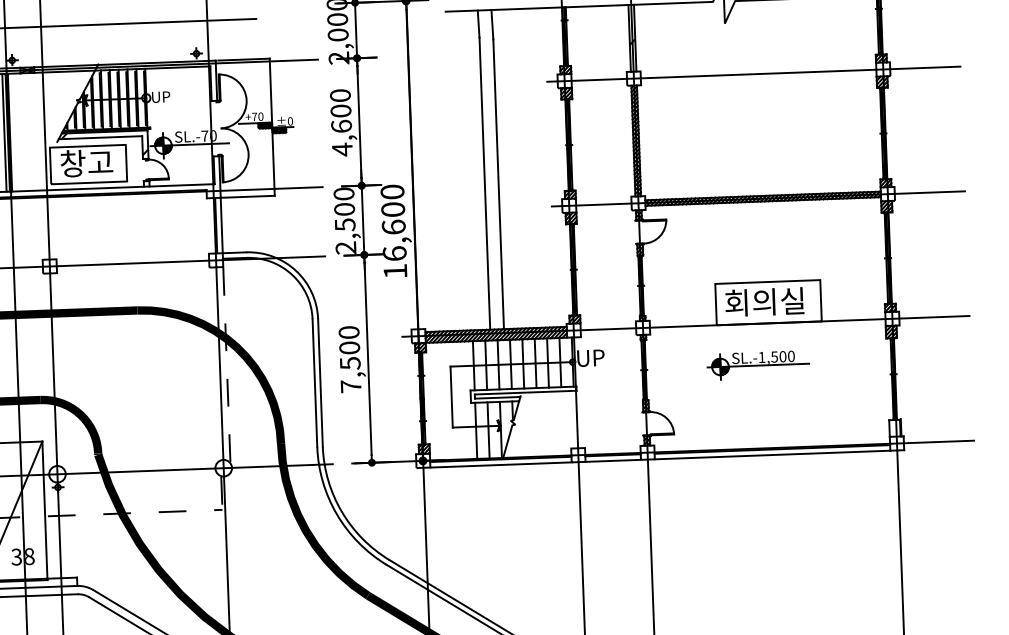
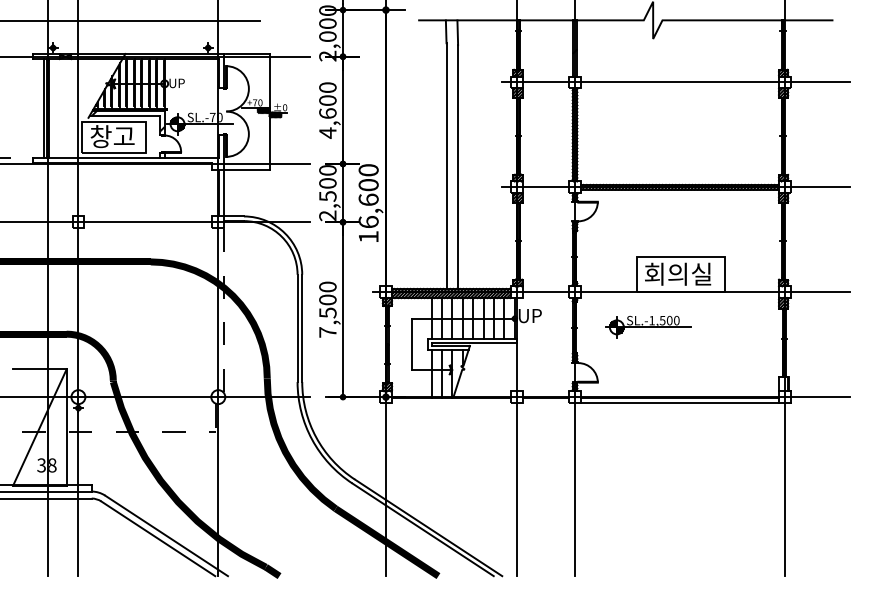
part: (758, 364) -> (648, 326), moved
line: (612, 460) -> (545, 402), removed
line: (501, 464) -> (451, 402), removed

